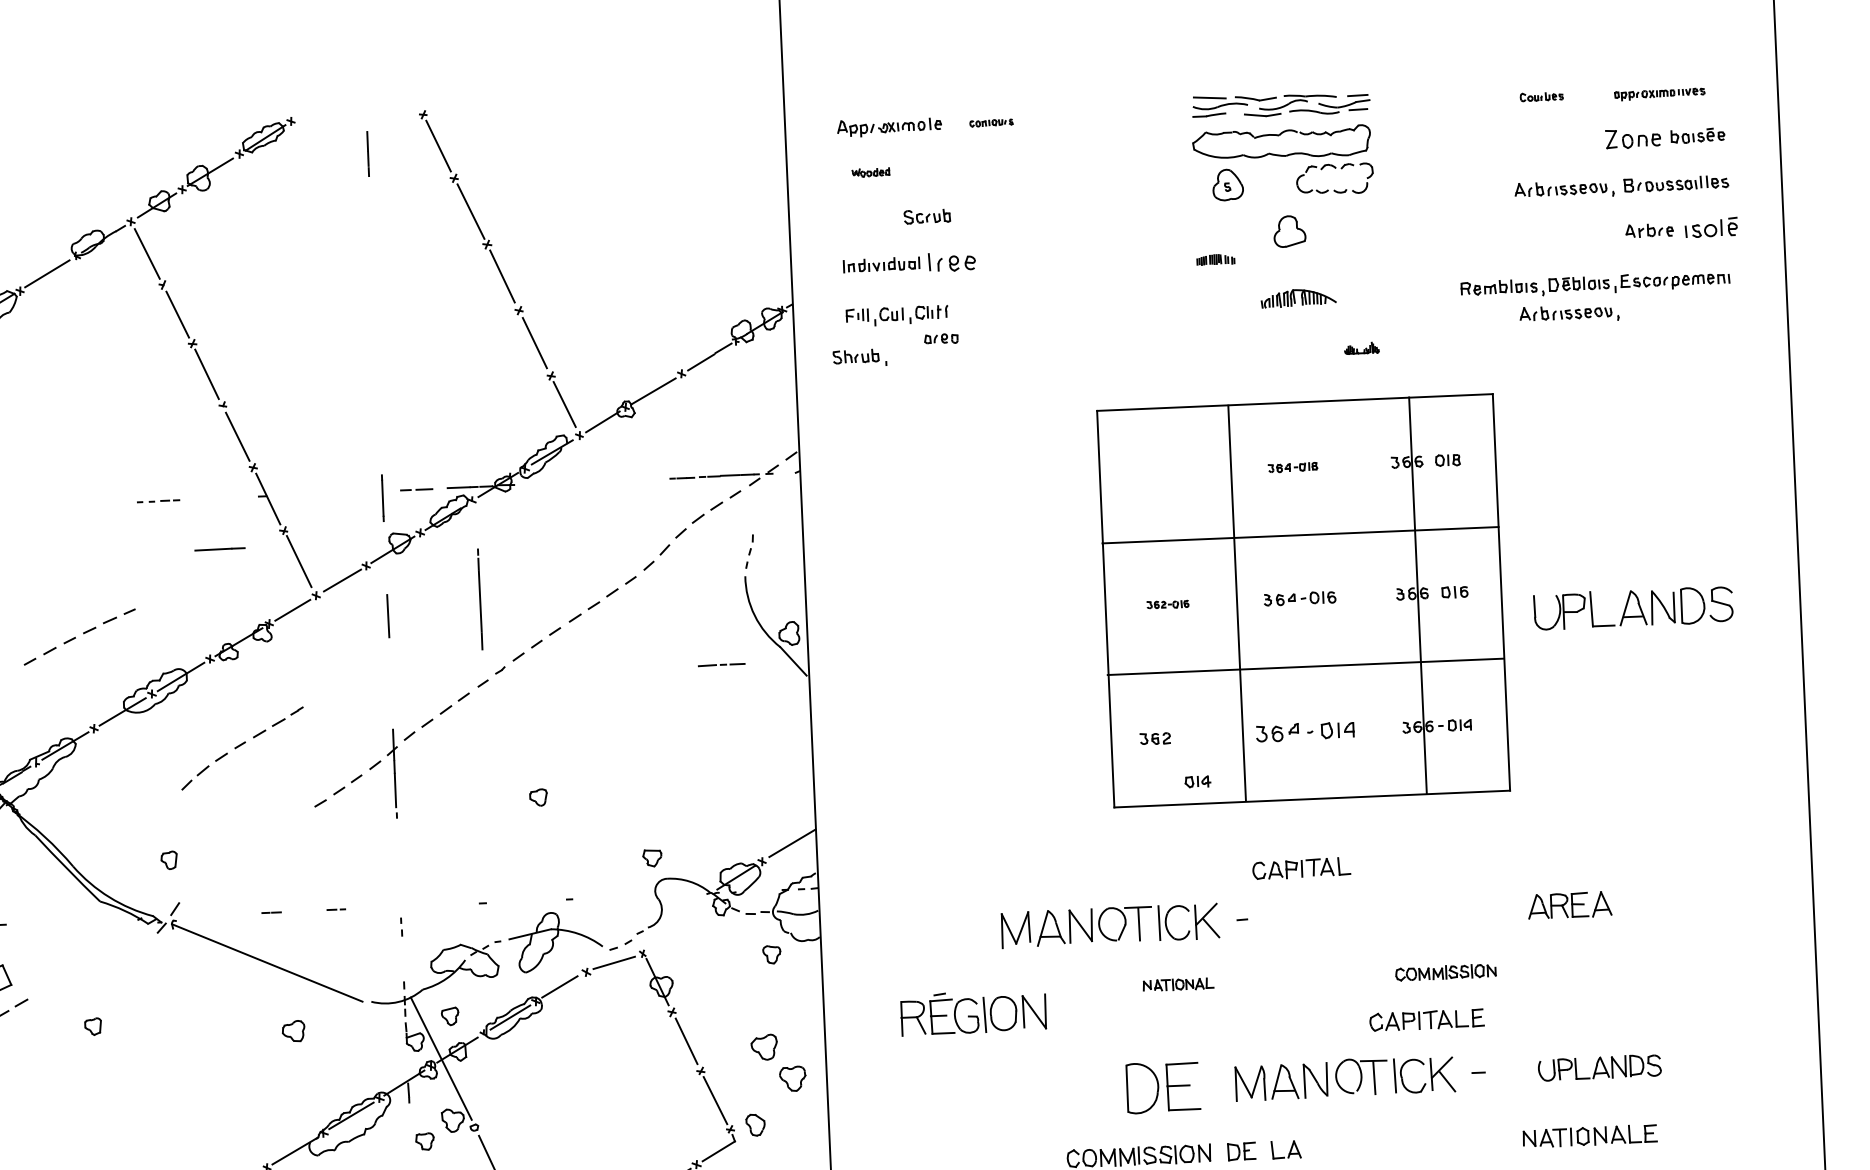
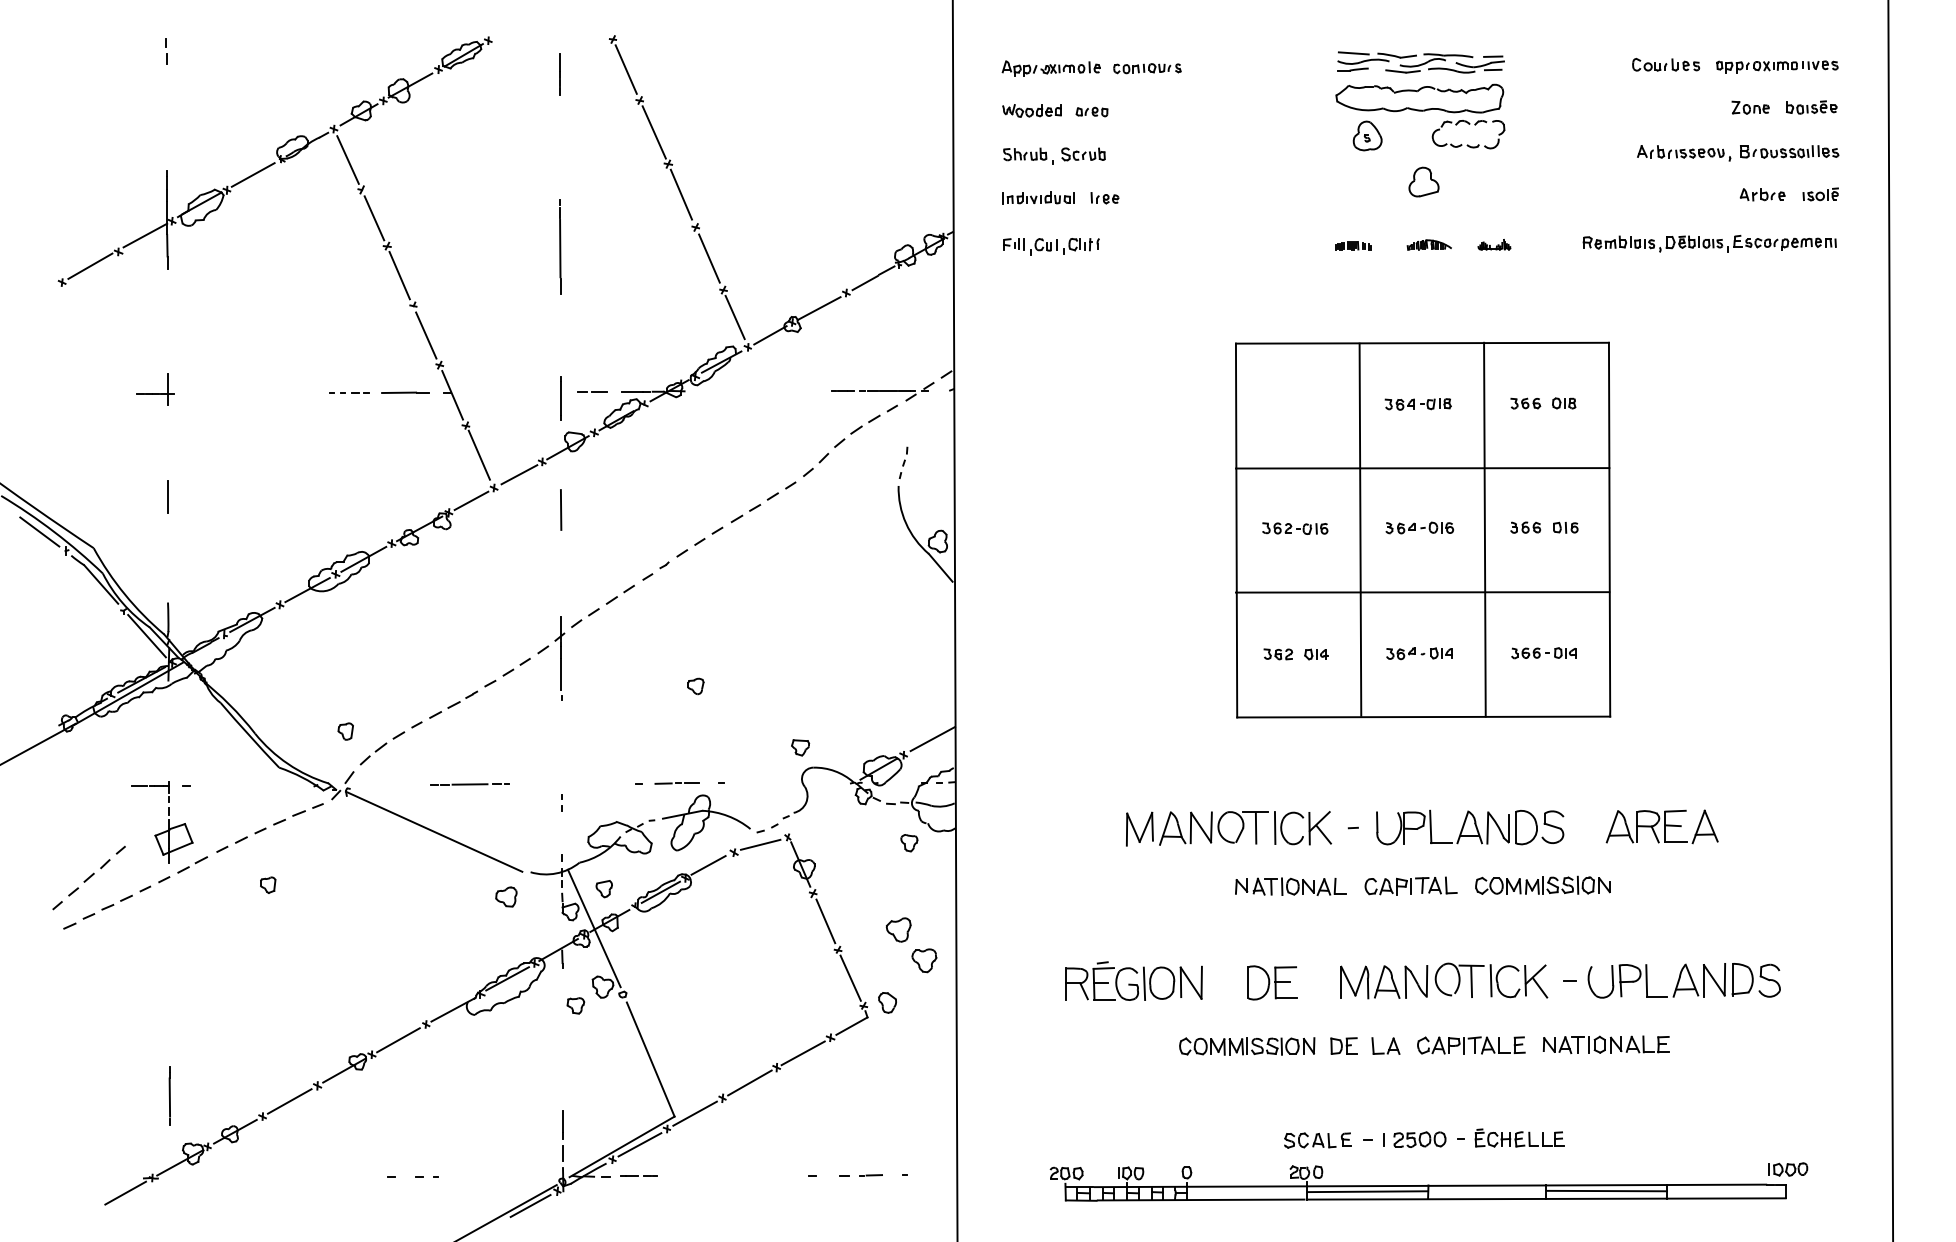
part: (1659, 93) -> (1777, 66), size x1.43
part: (1542, 96) -> (1666, 64), size x1.67
part: (991, 122) -> (1147, 68), size x1.67
part: (1632, 138) -> (1750, 107), size x0.71
part: (870, 172) -> (1031, 110), size x1.67
part: (1710, 227) -> (1820, 194), size x0.71
part: (1215, 259) -> (1353, 245), moved
part: (951, 262) -> (1104, 198), size x0.62
part: (1297, 297) -> (1428, 244), size x0.62
part: (1569, 314) -> (1684, 270), removed
part: (940, 338) -> (1091, 111), moved
part: (1361, 348) -> (1494, 244), moved
part: (859, 357) -> (1028, 155), moved
part: (1292, 467) -> (1417, 404), size x1.43
line: (220, 549) -> (405, 392), moved
line: (1417, 595) -> (1484, 529), moved
line: (480, 599) -> (560, 246), moved
part: (1168, 604) -> (1295, 528), size x1.67
part: (1633, 608) -> (1470, 827), moved
part: (79, 636) -> (269, 827), moved
line: (721, 664) -> (676, 783), moved
part: (1305, 731) -> (1419, 653), size x0.71
part: (241, 747) -> (418, 727), moved
part: (1197, 781) -> (1316, 654), moved
part: (1300, 868) -> (1410, 885), moved
part: (1569, 905) -> (1661, 826), size x1.43
line: (302, 911) -> (469, 784), added
part: (1445, 971) -> (1542, 884), size x1.43
part: (1178, 984) -> (1290, 886), size x1.67
part: (973, 1011) -> (1133, 980), moved
part: (1427, 1020) -> (1471, 1045), moved
part: (293, 1030) -> (506, 896), moved
part: (1599, 1067) -> (1683, 980), size x1.67
part: (1163, 1087) -> (1272, 982), size x0.71
part: (1589, 1135) -> (1605, 1044), moved

